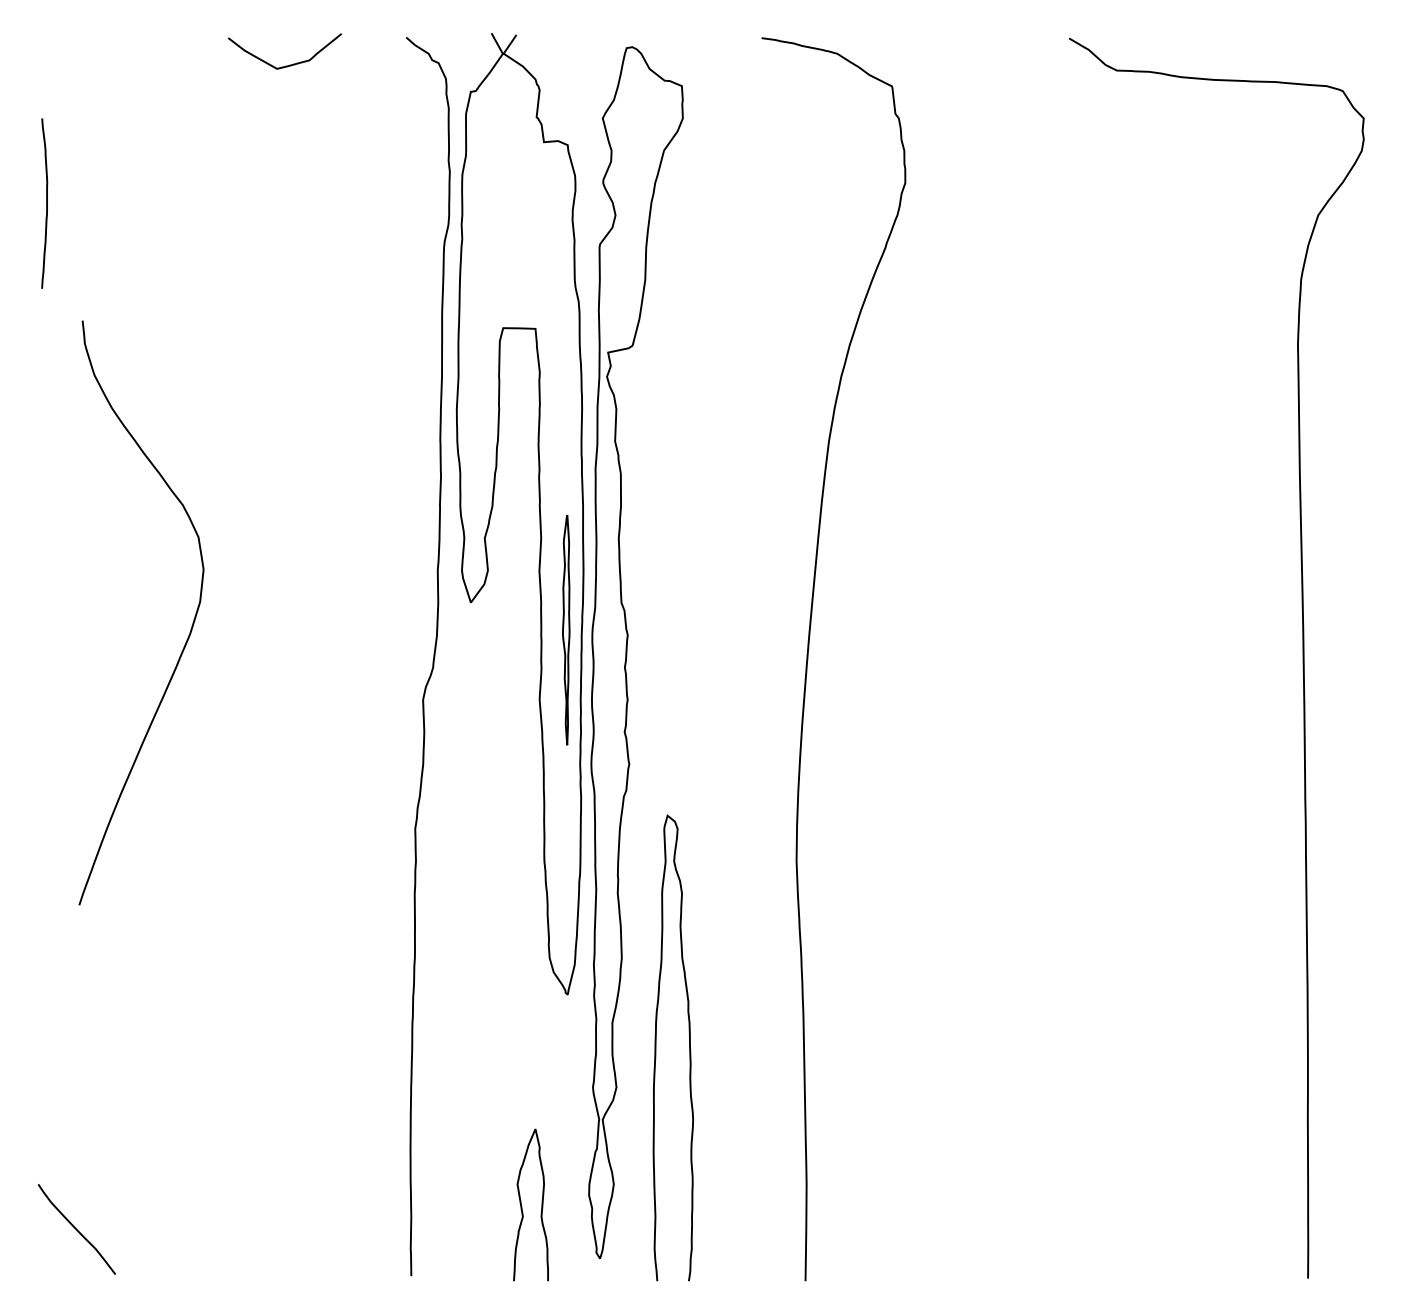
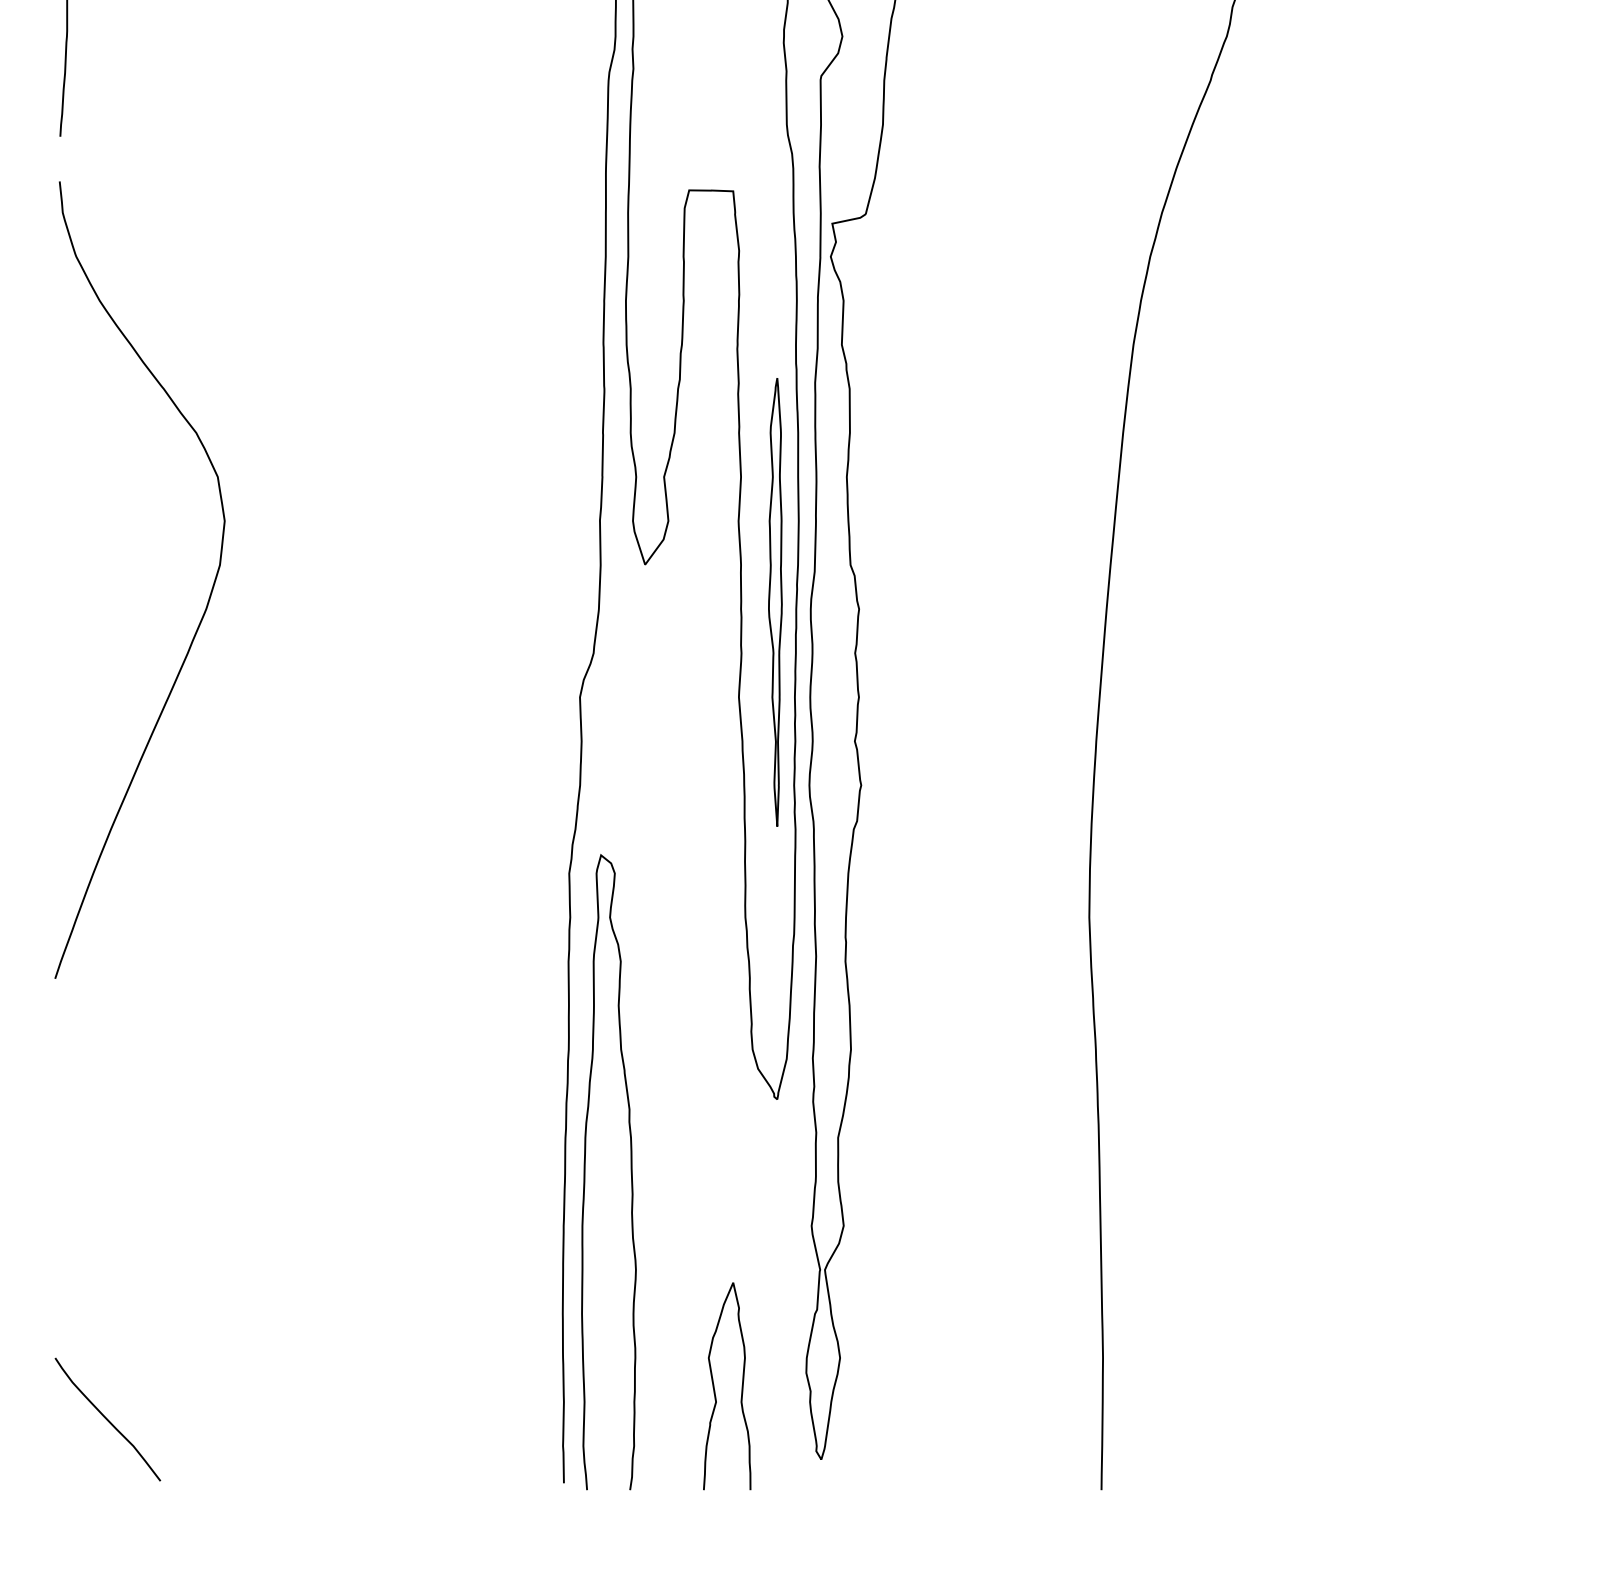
curve: (191, 625) -> (208, 597), moved
part: (565, 629) -> (774, 601), size x1.43
curve: (656, 1047) -> (585, 1171), moved

